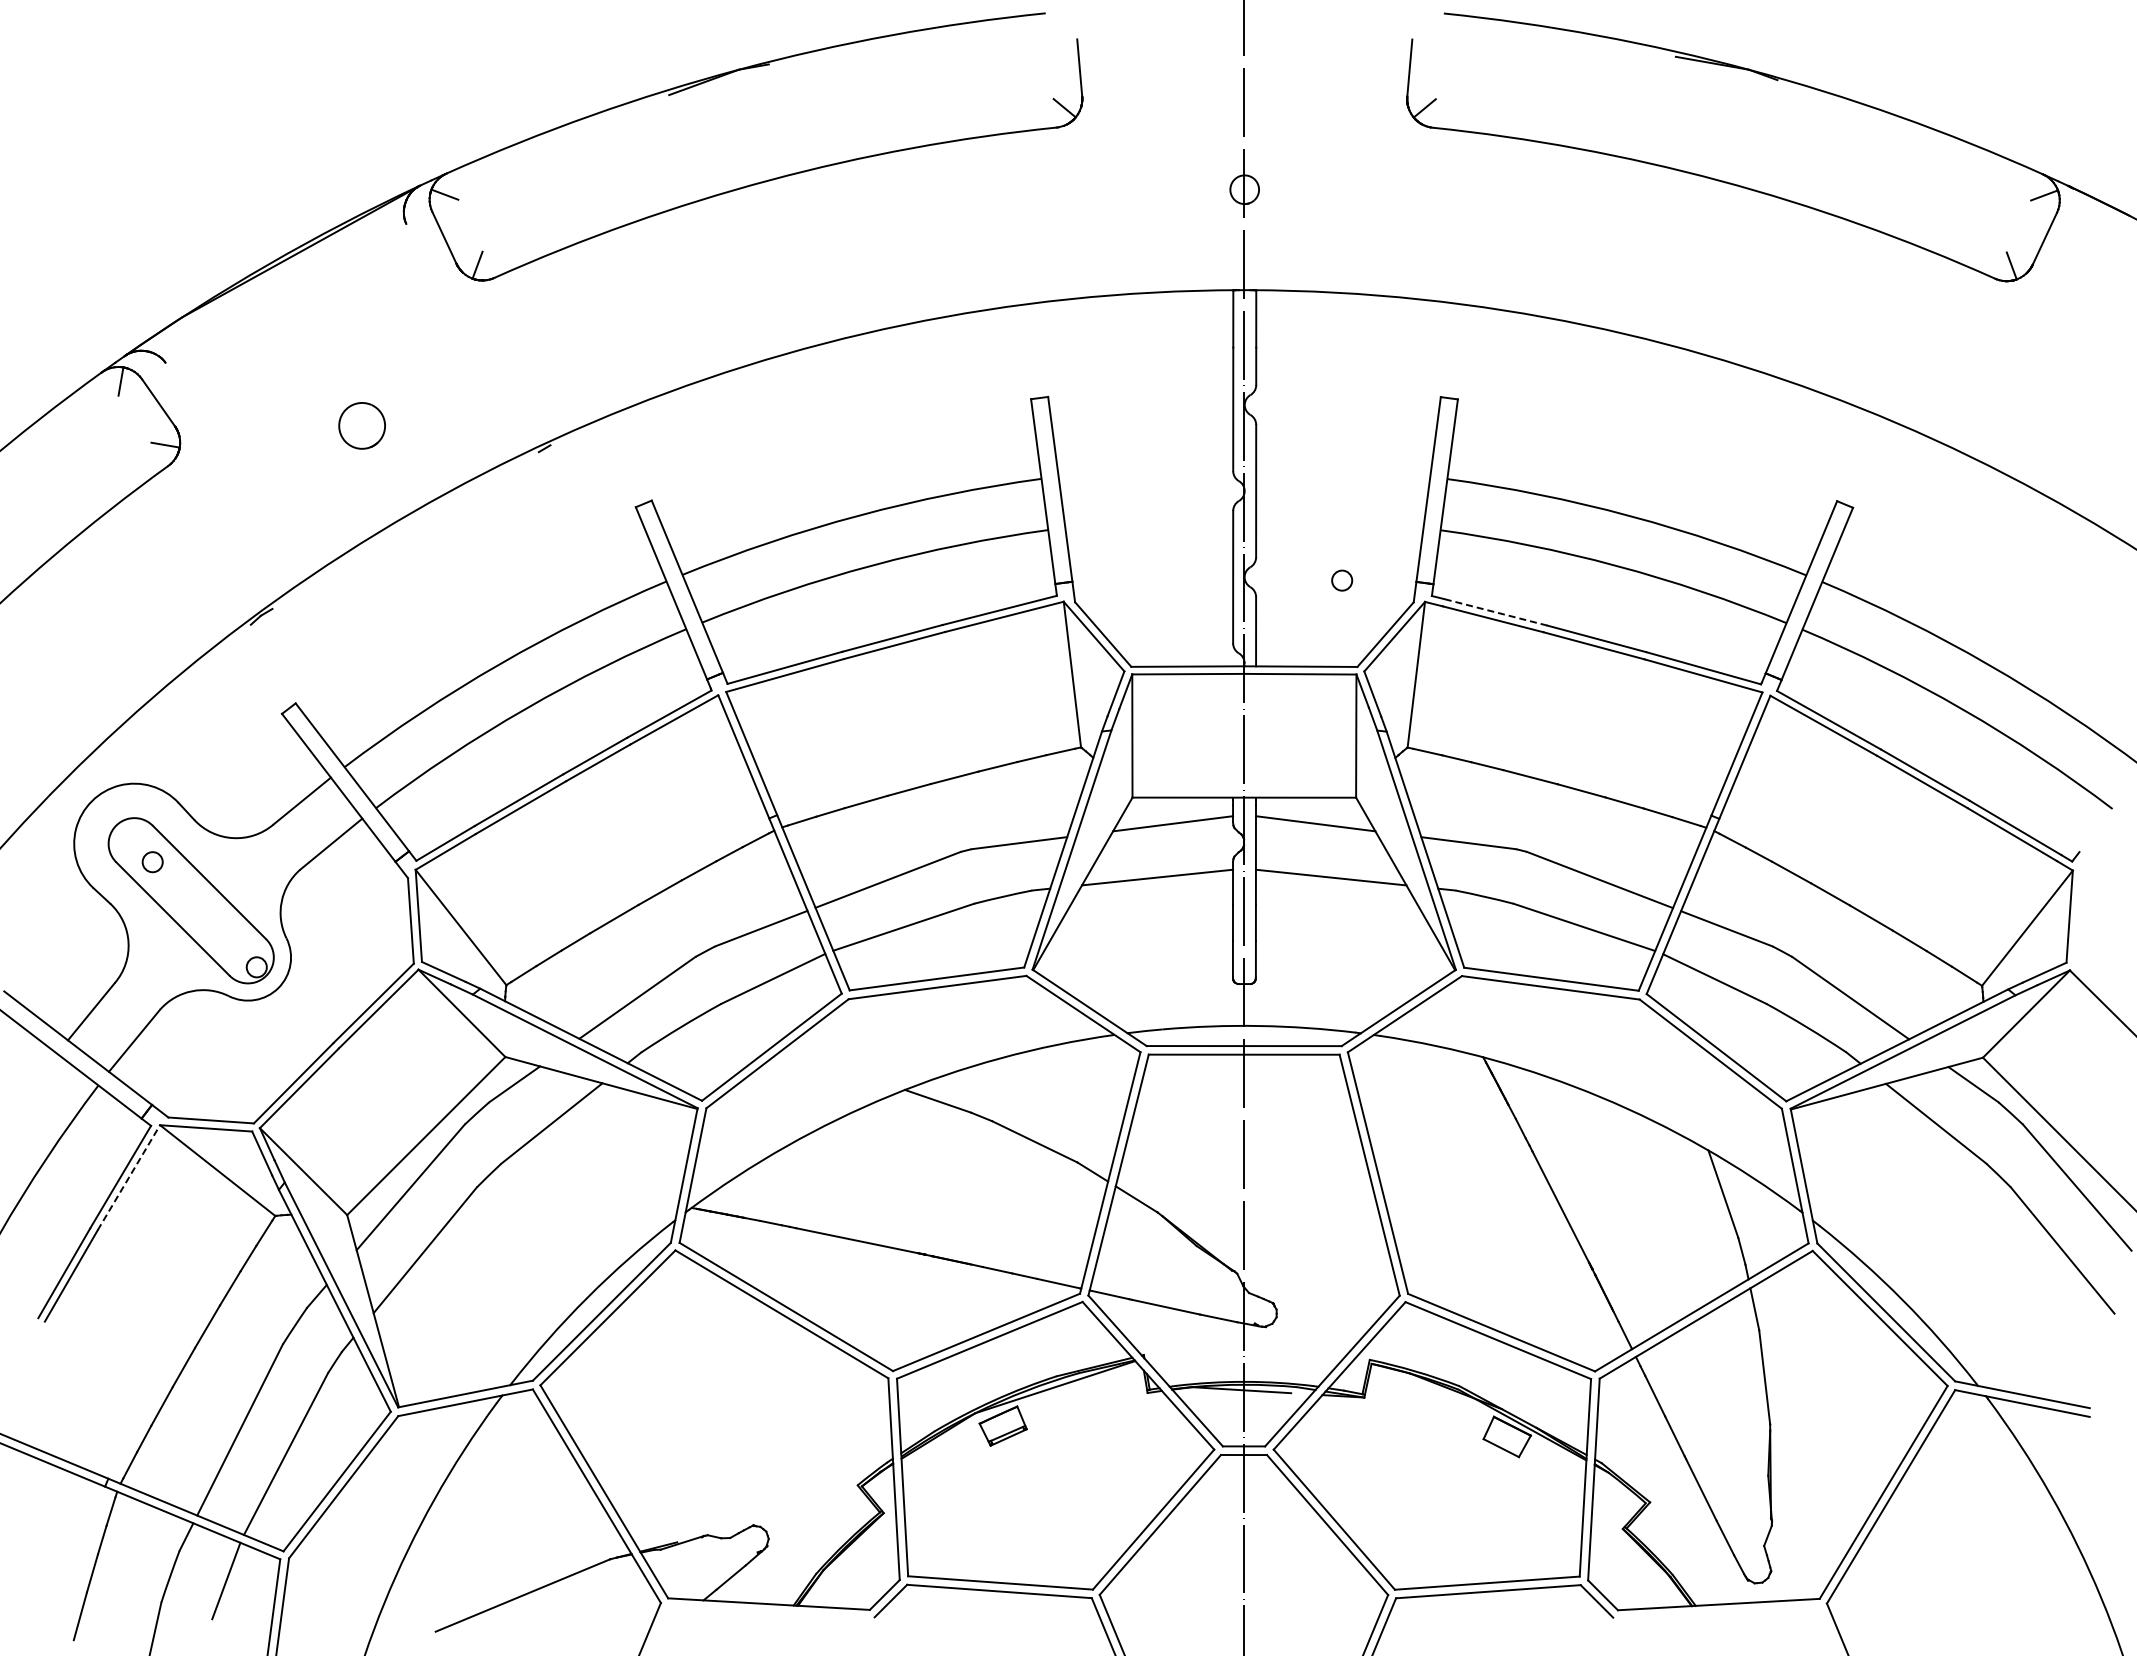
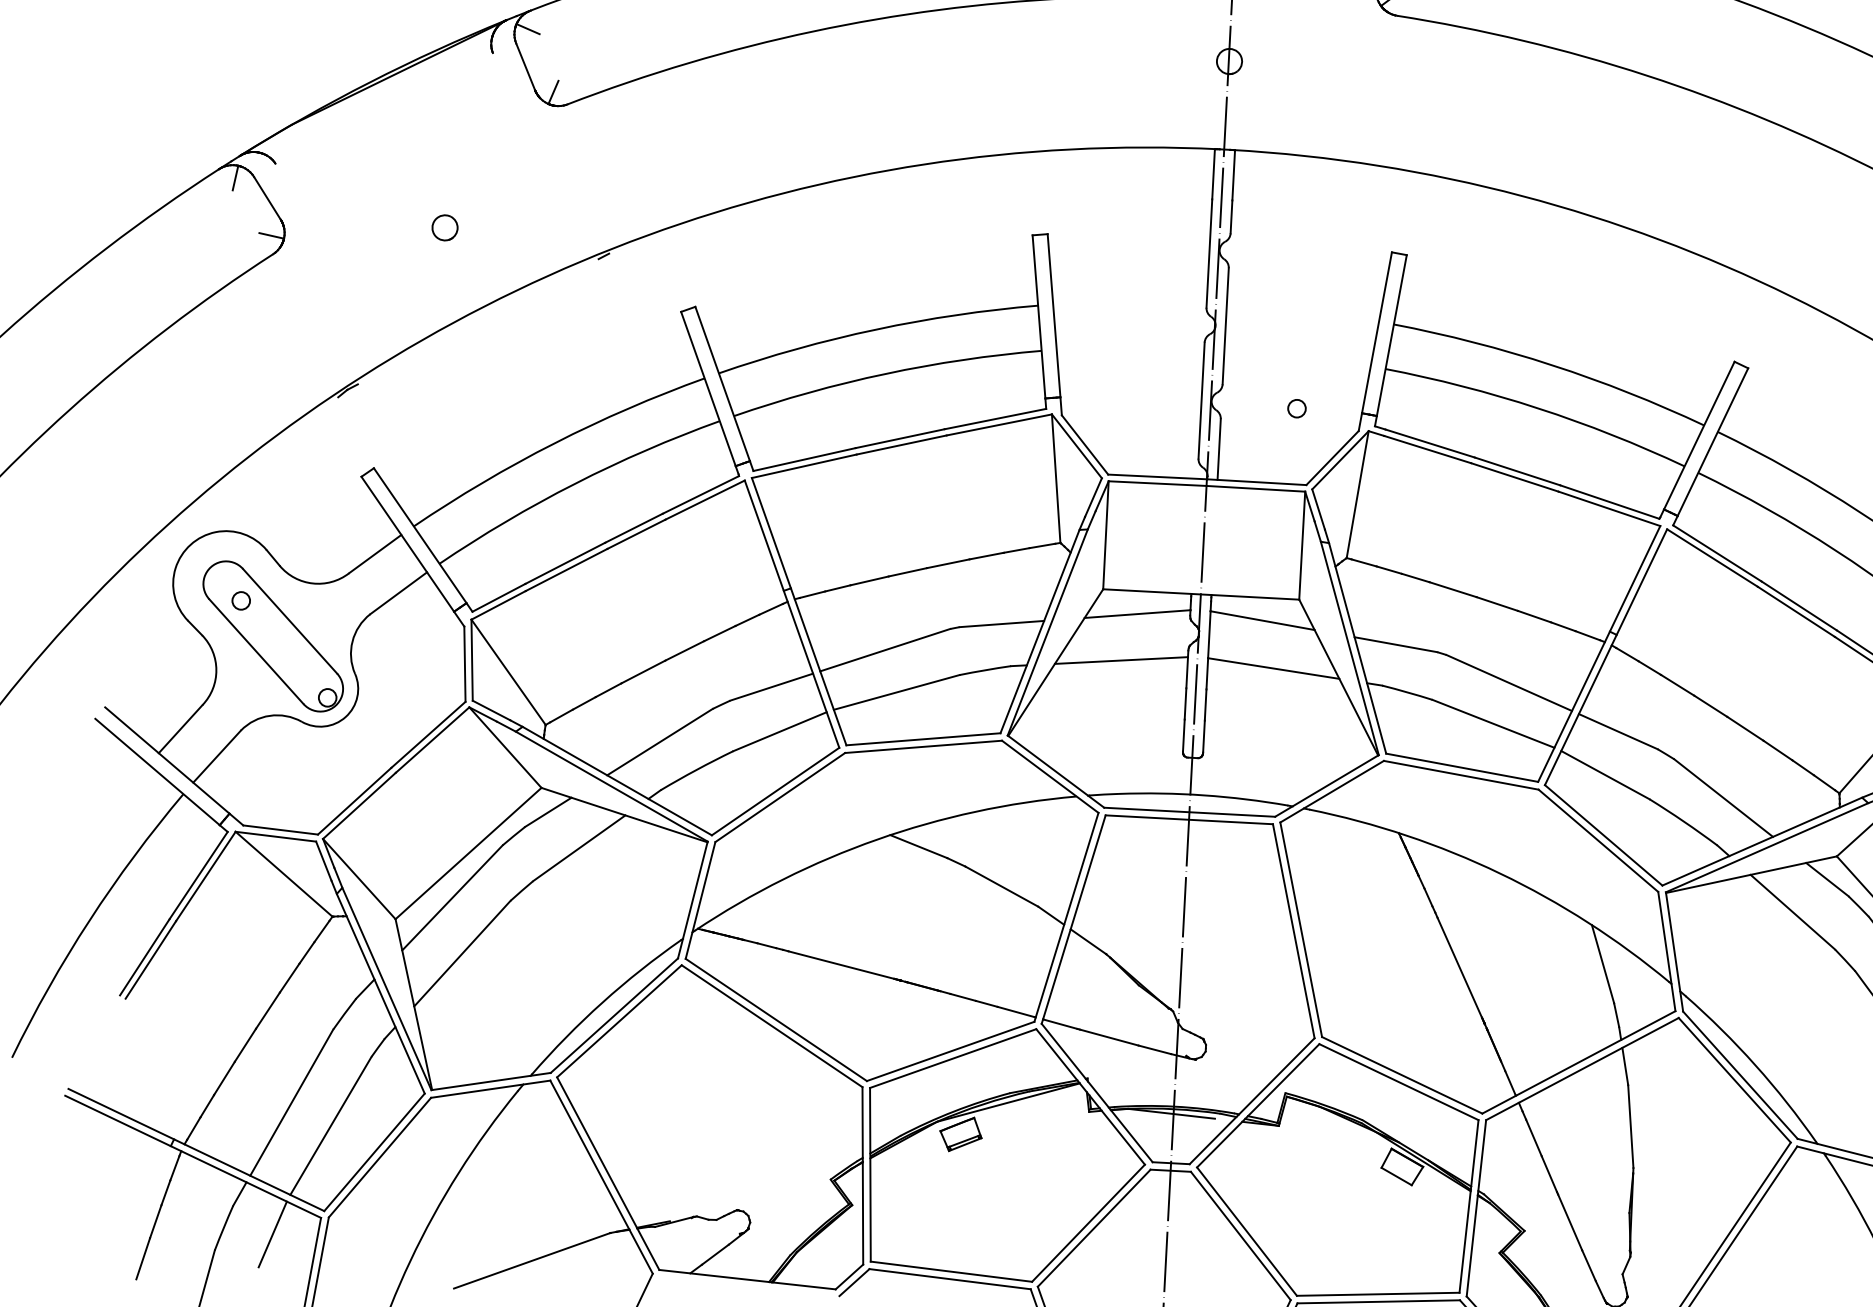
part: (362, 425) -> (445, 227), size x0.62
line: (1495, 612) -> (1429, 443), dashed -> solid
line: (129, 1177) -> (206, 876), dashed -> solid

